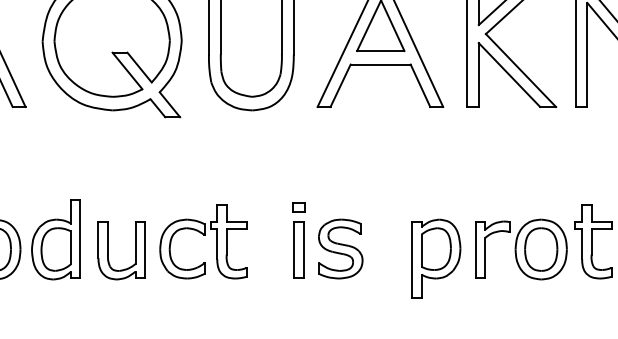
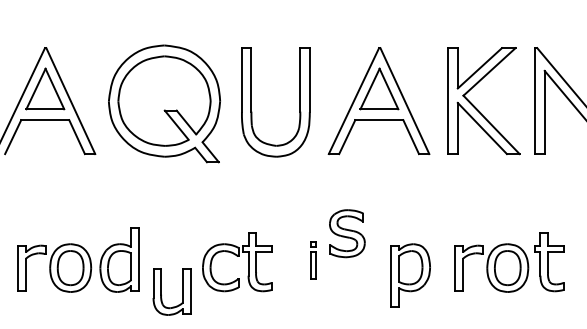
part: (298, 240) -> (313, 260), size x0.6
part: (340, 248) -> (347, 233), moved
part: (108, 250) -> (161, 291), moved
part: (435, 258) -> (410, 275), moved

